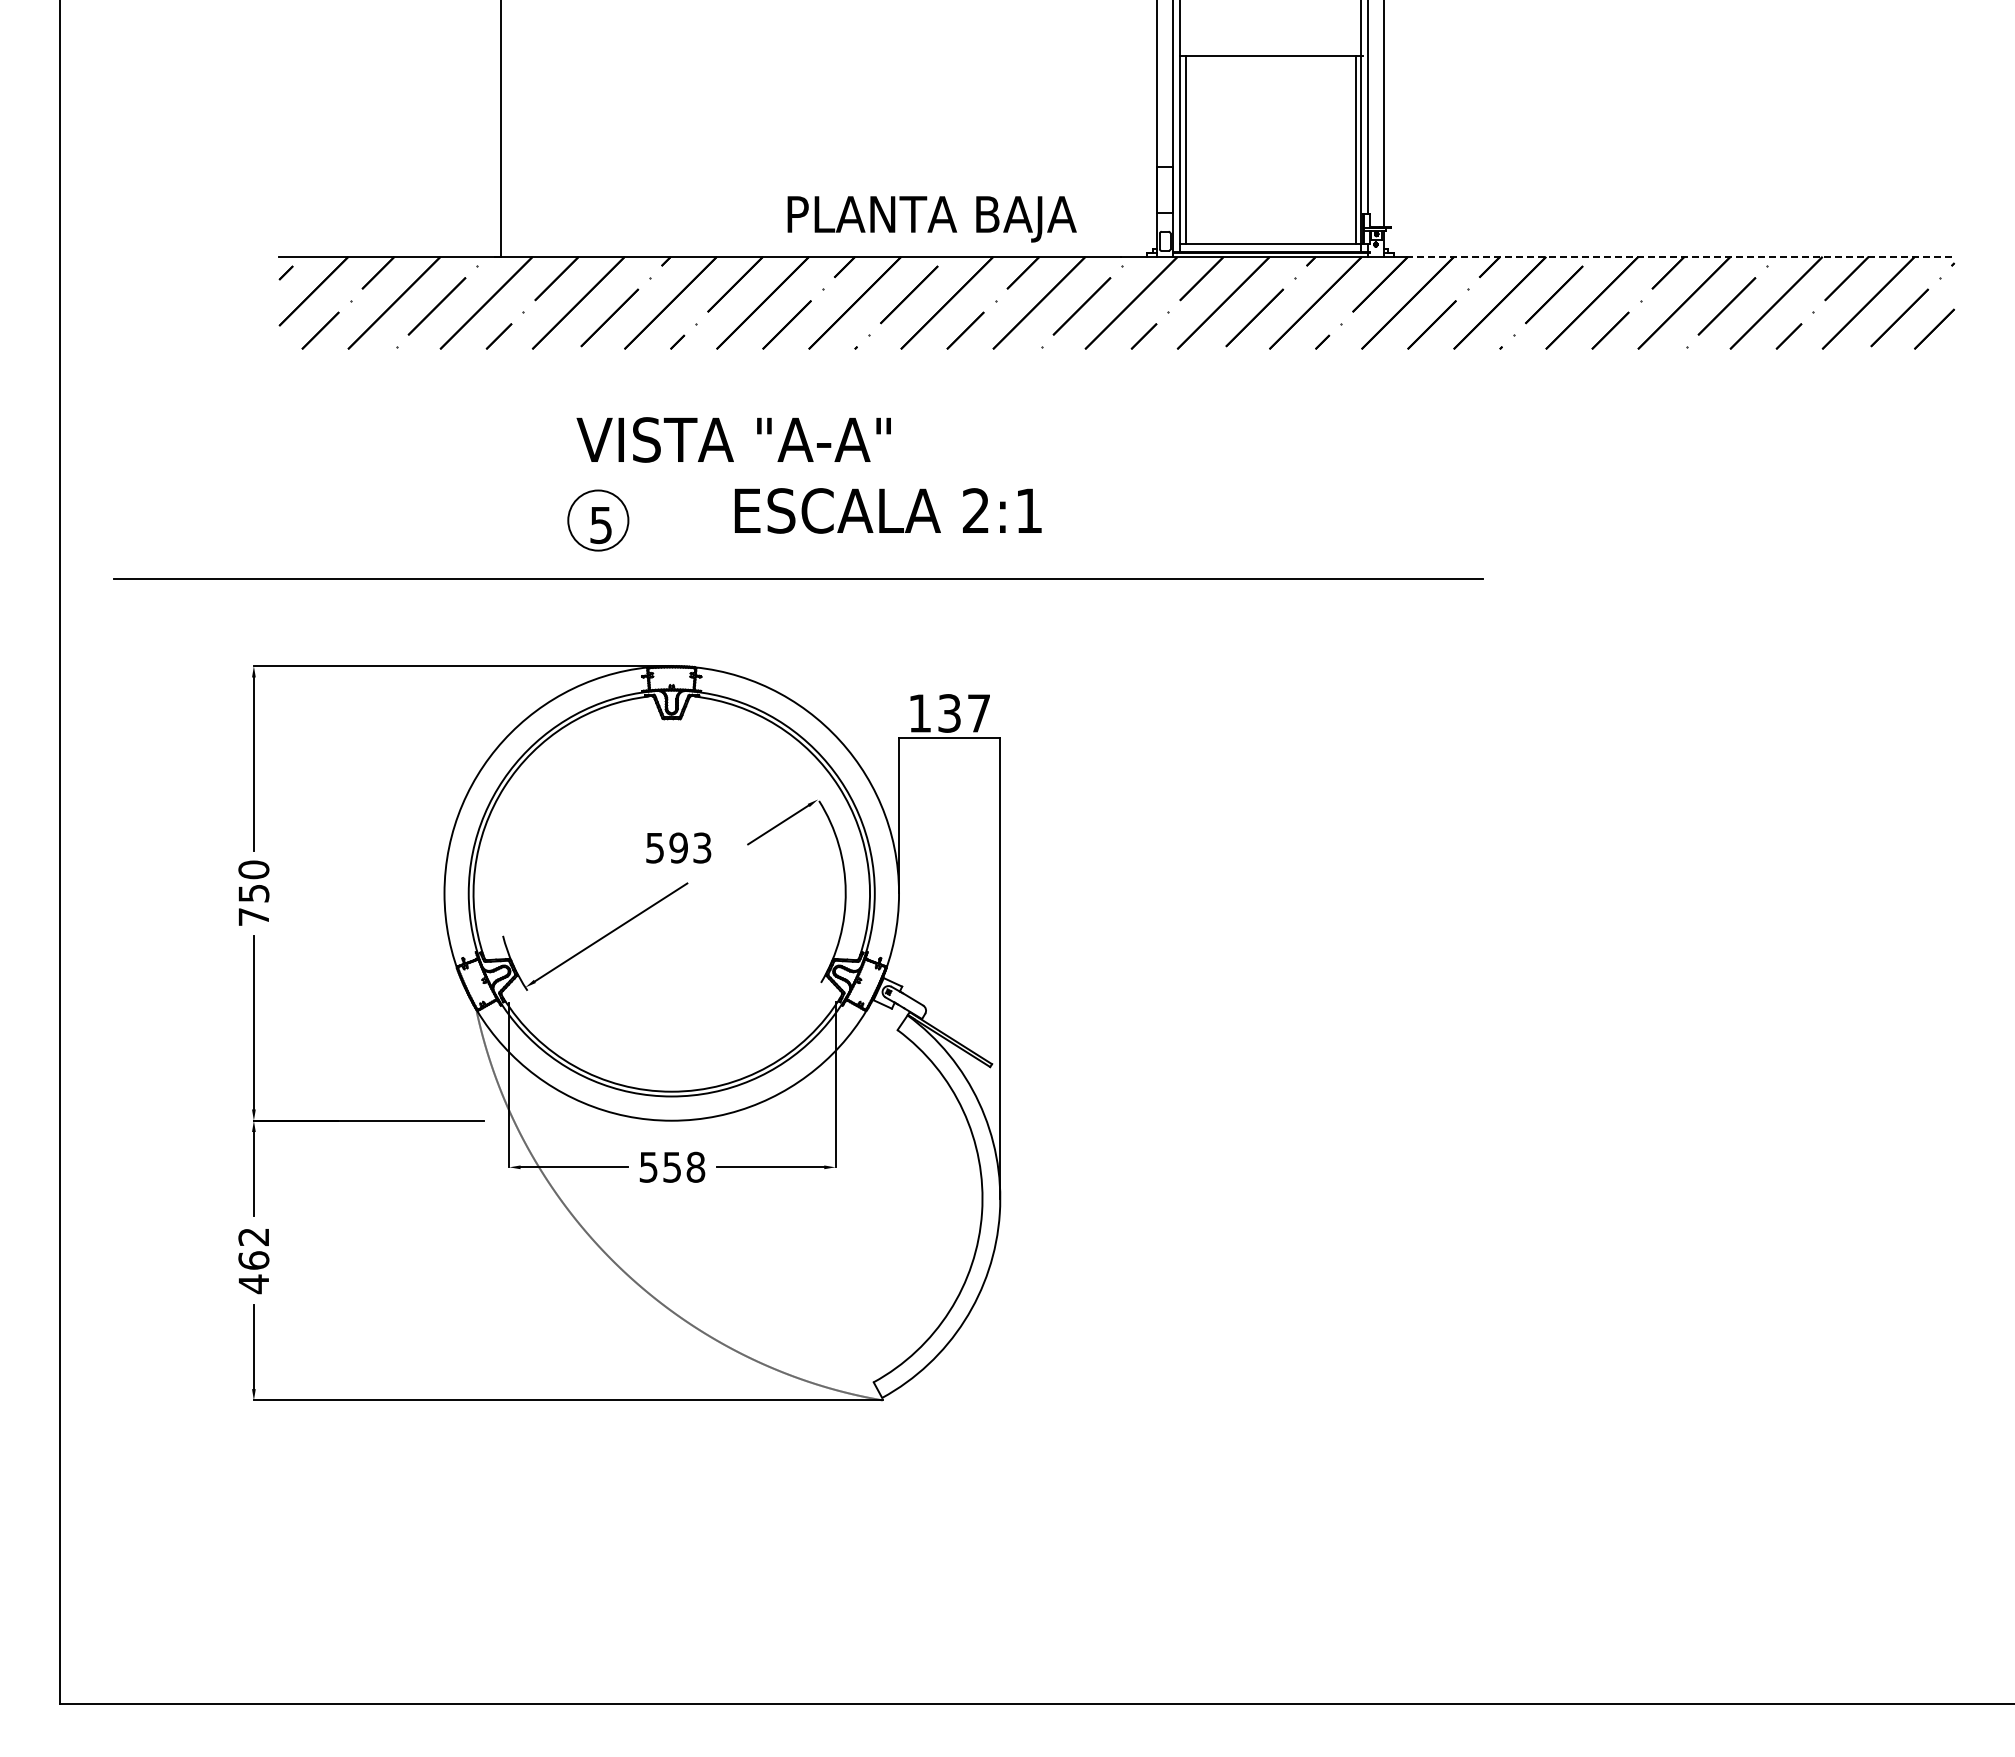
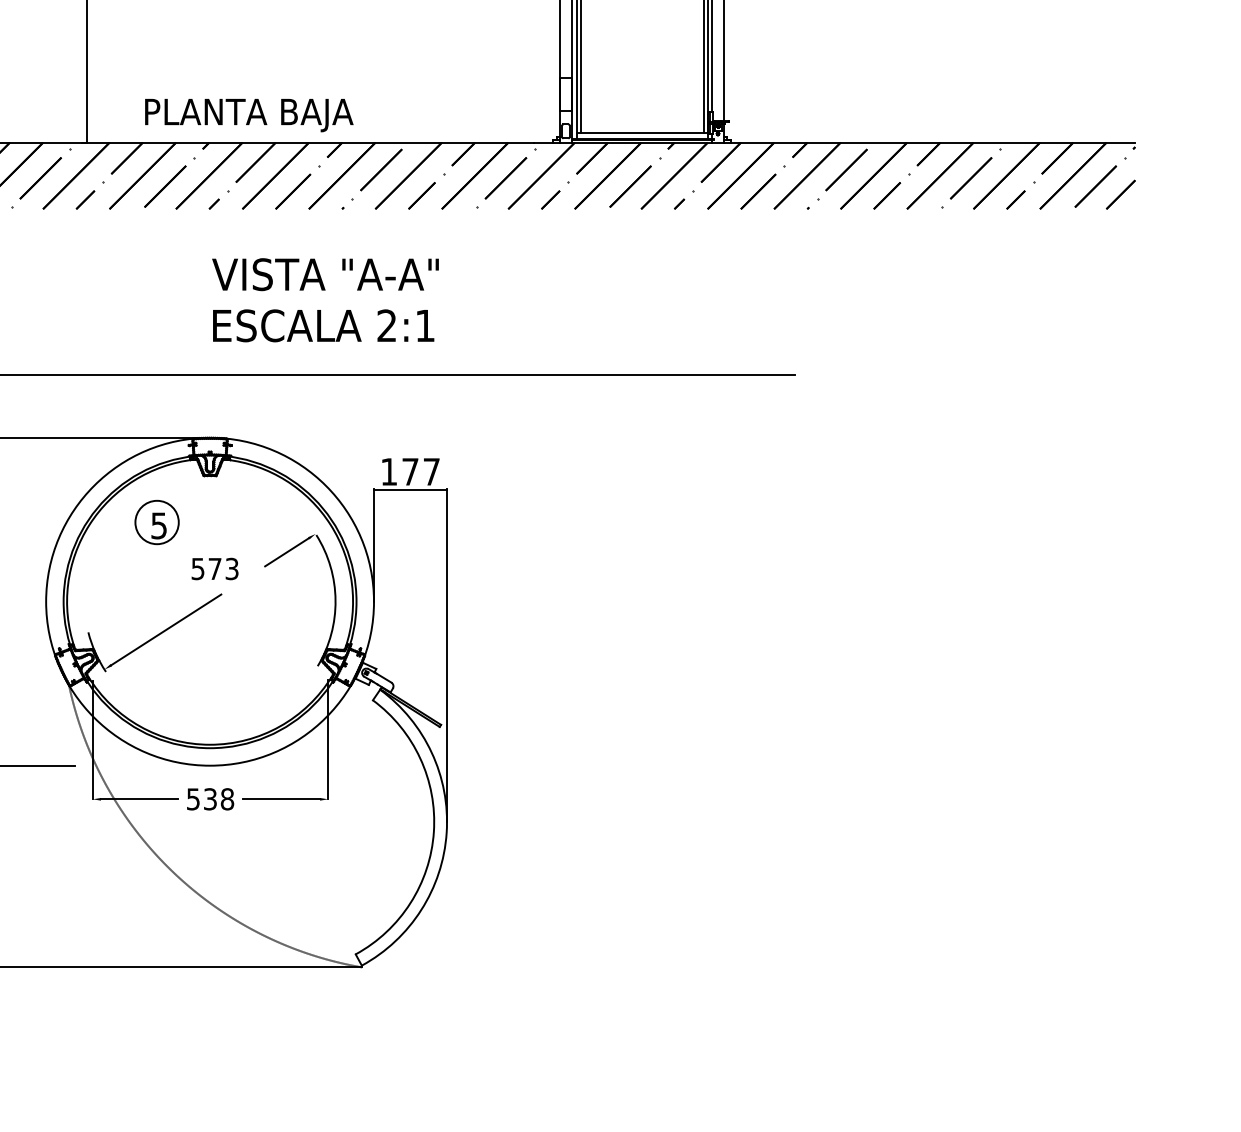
text: (931, 219) -> (248, 115), moved
line: (1680, 256) -> (937, 142), dashed -> solid
text: (733, 439) -> (325, 274), moved
text: (887, 510) -> (323, 325), moved
part: (598, 520) -> (157, 522), moved
text: (949, 713) -> (410, 471), 137 -> 177
text: (678, 847) -> (214, 568), 593 -> 573
text: (672, 1166) -> (210, 798), 558 -> 538

